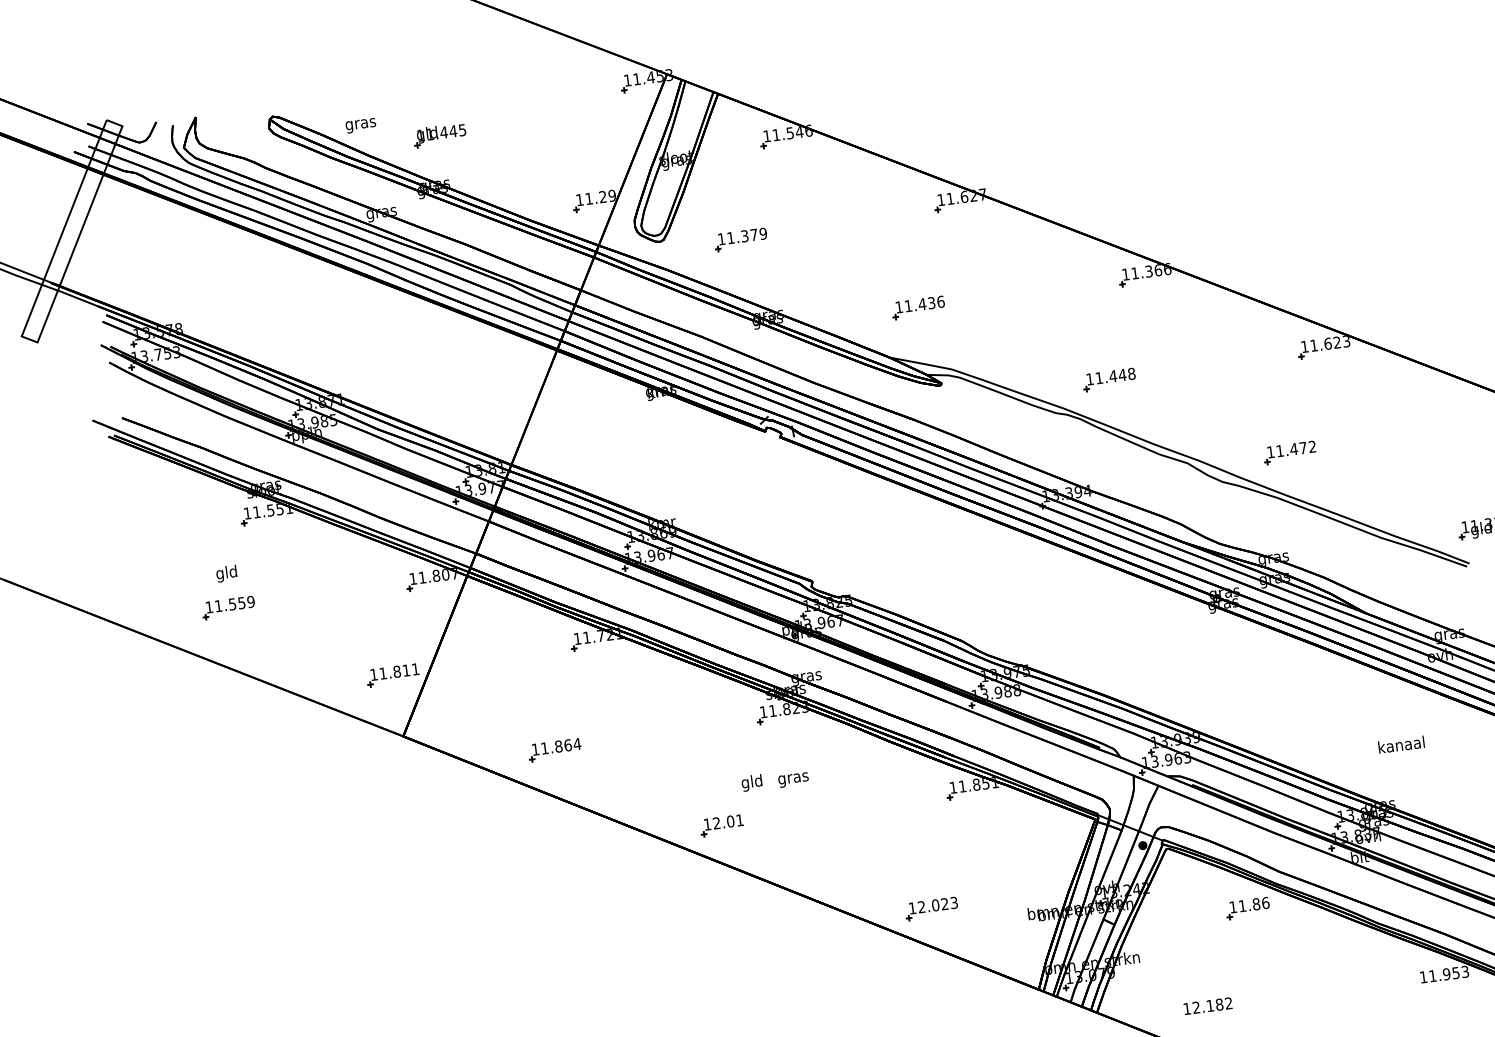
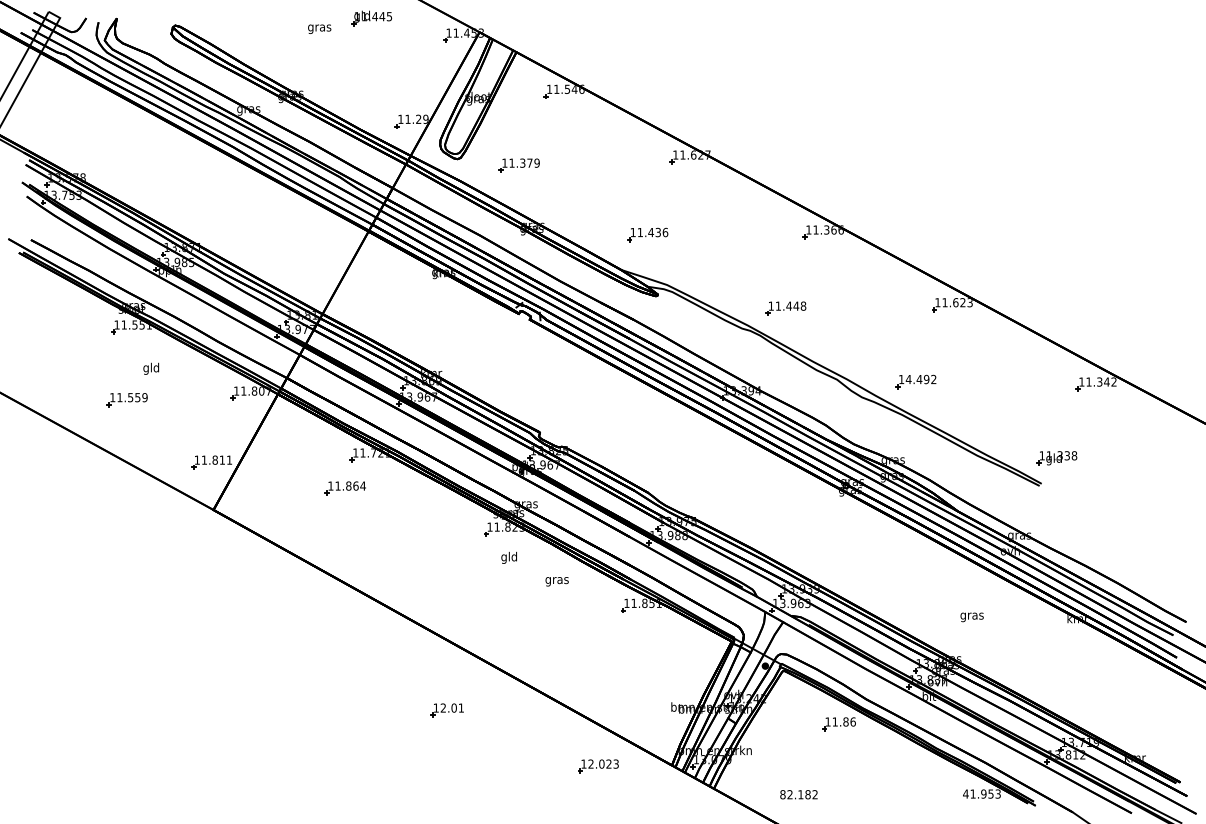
text: (360, 124) -> (319, 28), moved
part: (439, 135) -> (371, 18), moved
text: (1291, 449) -> (917, 379), 11.472 -> 14.492
text: (225, 573) -> (150, 368), moved
part: (227, 608) -> (126, 400), moved
text: (1400, 746) -> (971, 616), kanaal -> gras
part: (553, 750) -> (344, 488), moved
text: (792, 779) -> (556, 581), moved
text: (751, 782) -> (508, 557), moved
part: (721, 825) -> (446, 710), moved
part: (931, 908) -> (598, 766), moved
text: (1422, 976) -> (965, 793), 11.953 -> 41.953
text: (1186, 1008) -> (782, 794), 12.182 -> 82.182

